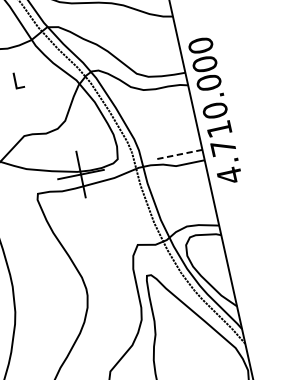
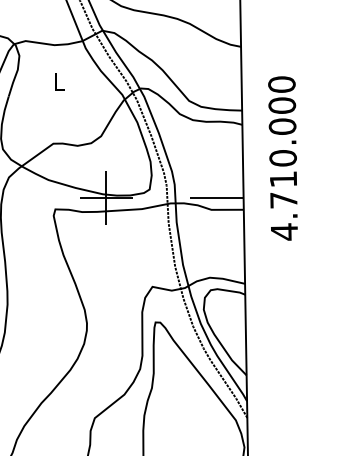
text: (214, 110) -> (282, 158), moved
line: (178, 155) -> (216, 198), dashed -> solid

